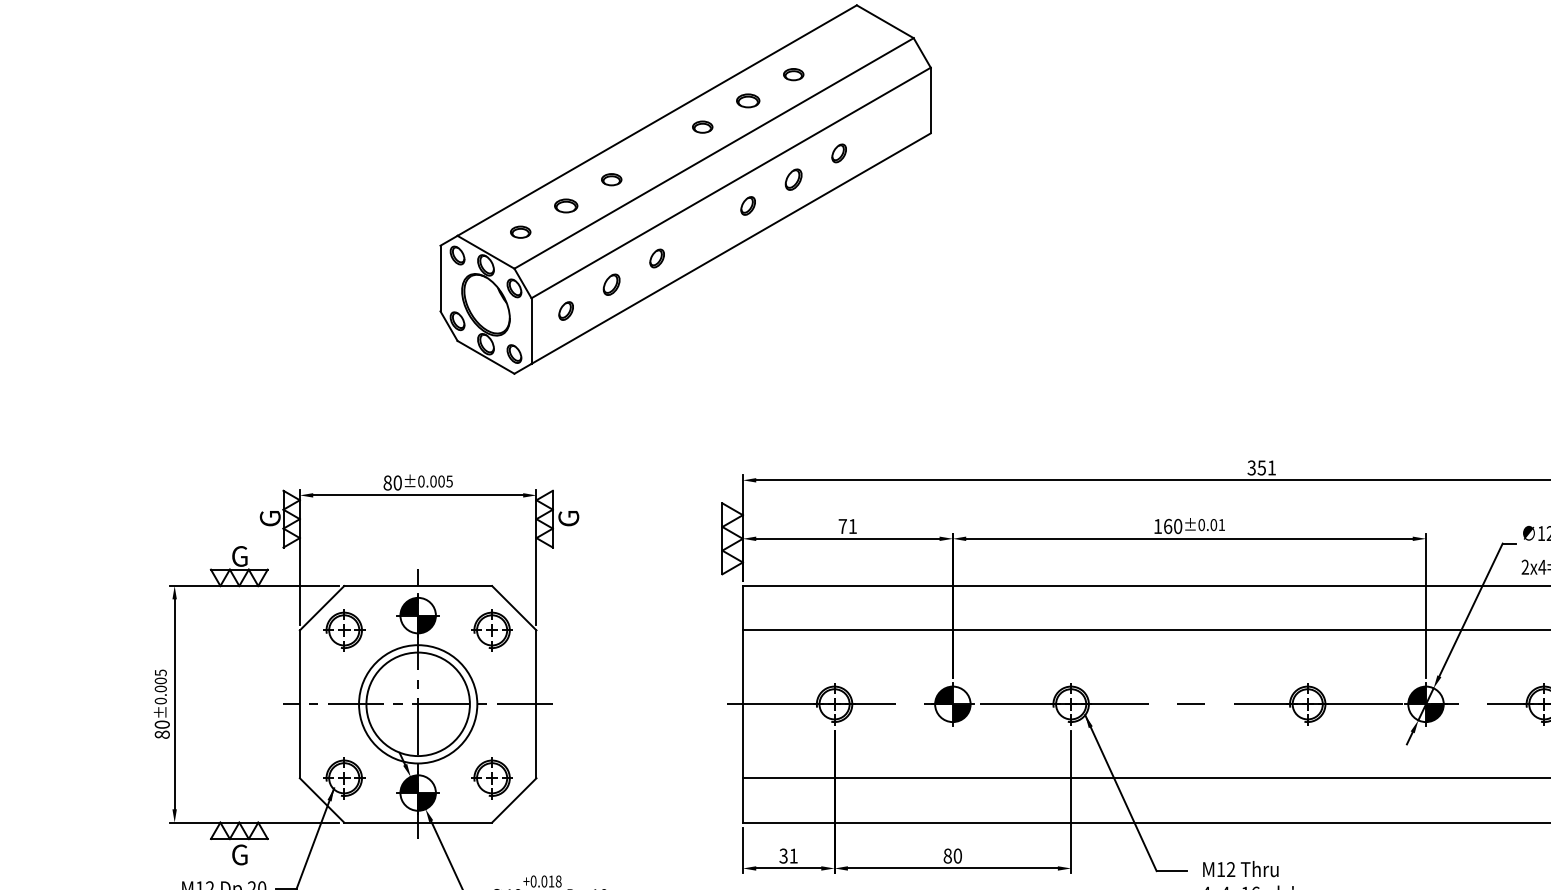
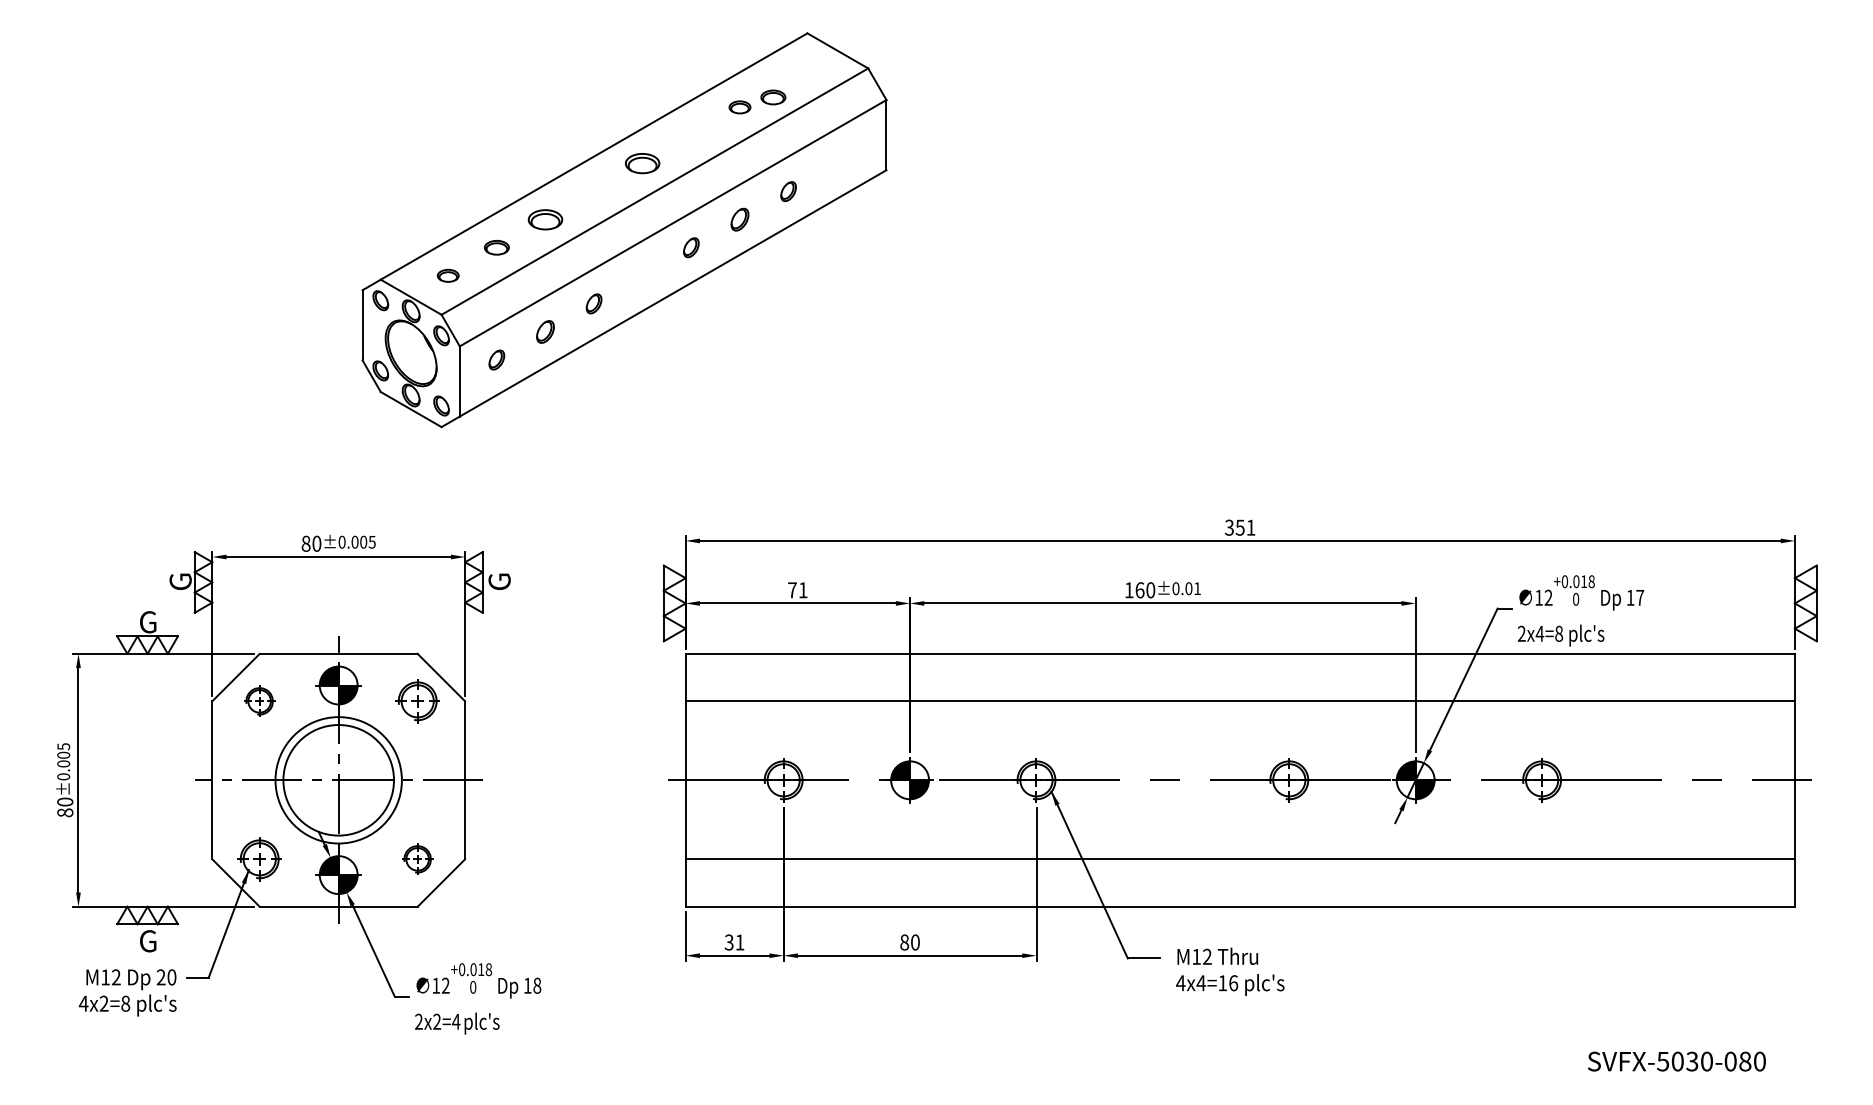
part: (748, 100) -> (773, 97), moved
part: (702, 127) -> (642, 163), size x1.6
part: (611, 179) -> (545, 219), size x1.6
part: (344, 630) -> (259, 701), size x0.7
part: (491, 778) -> (417, 859), size x0.7

